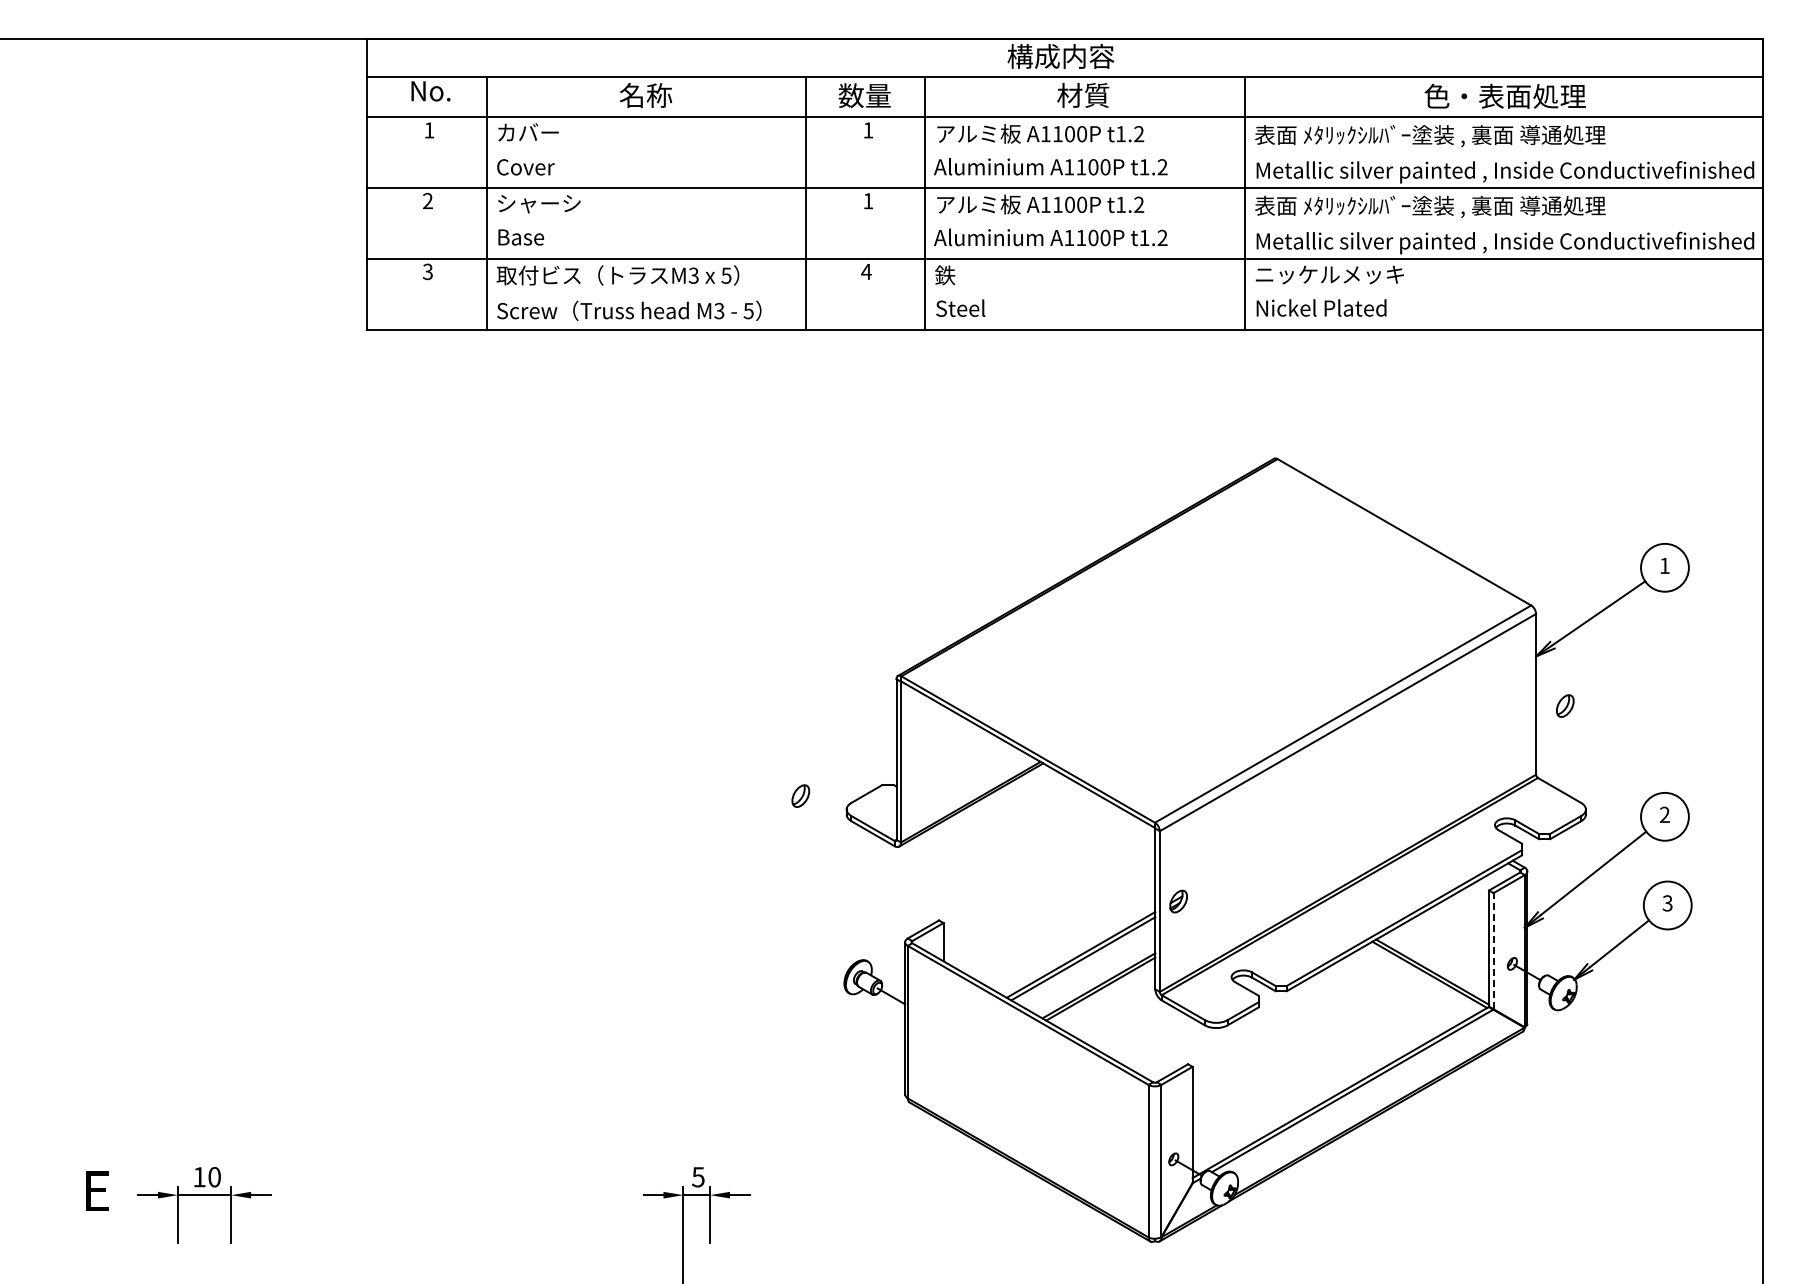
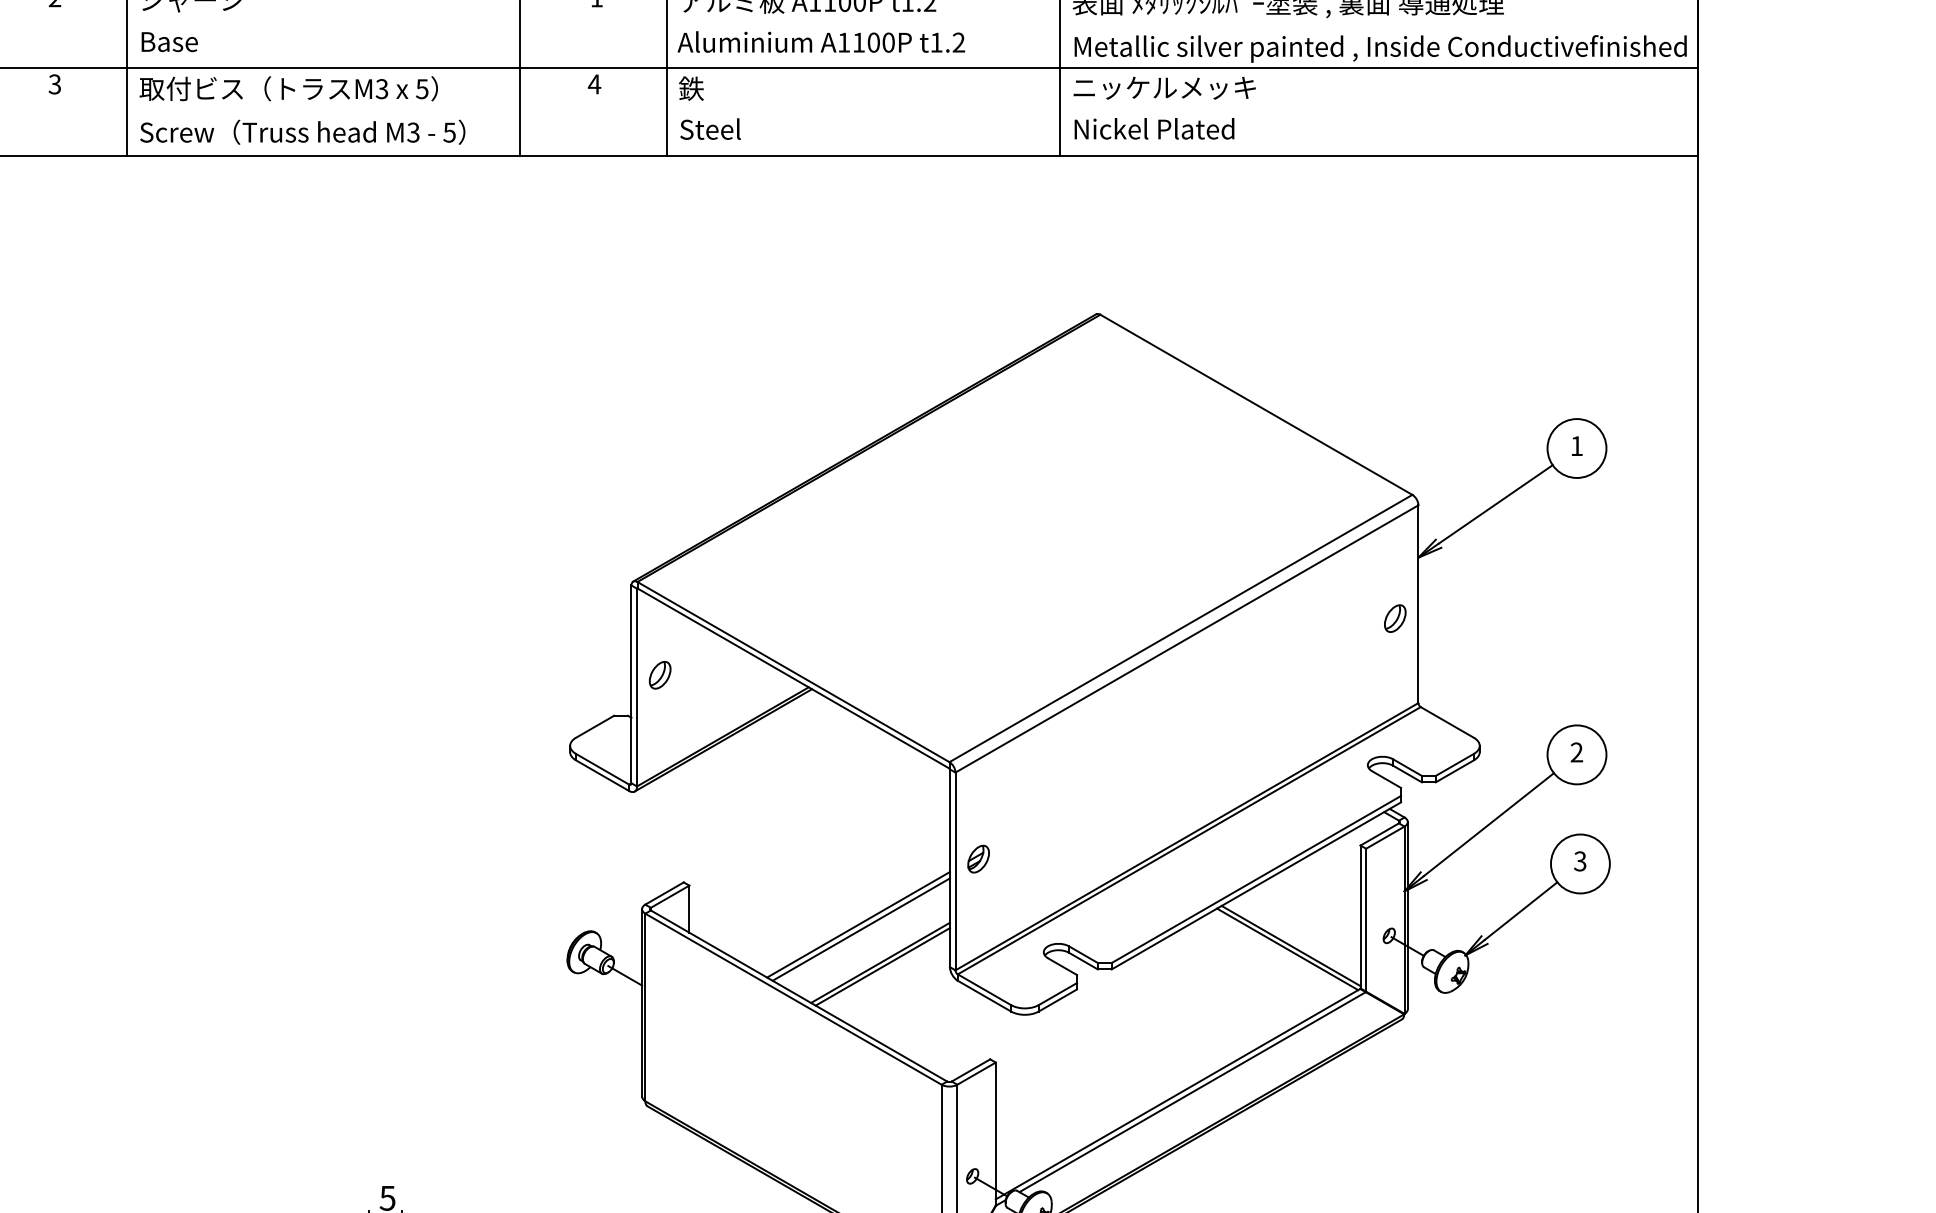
part: (1565, 705) -> (1395, 617), moved
part: (800, 795) -> (659, 674), moved
line: (1493, 950) -> (1366, 919), dashed -> solid

